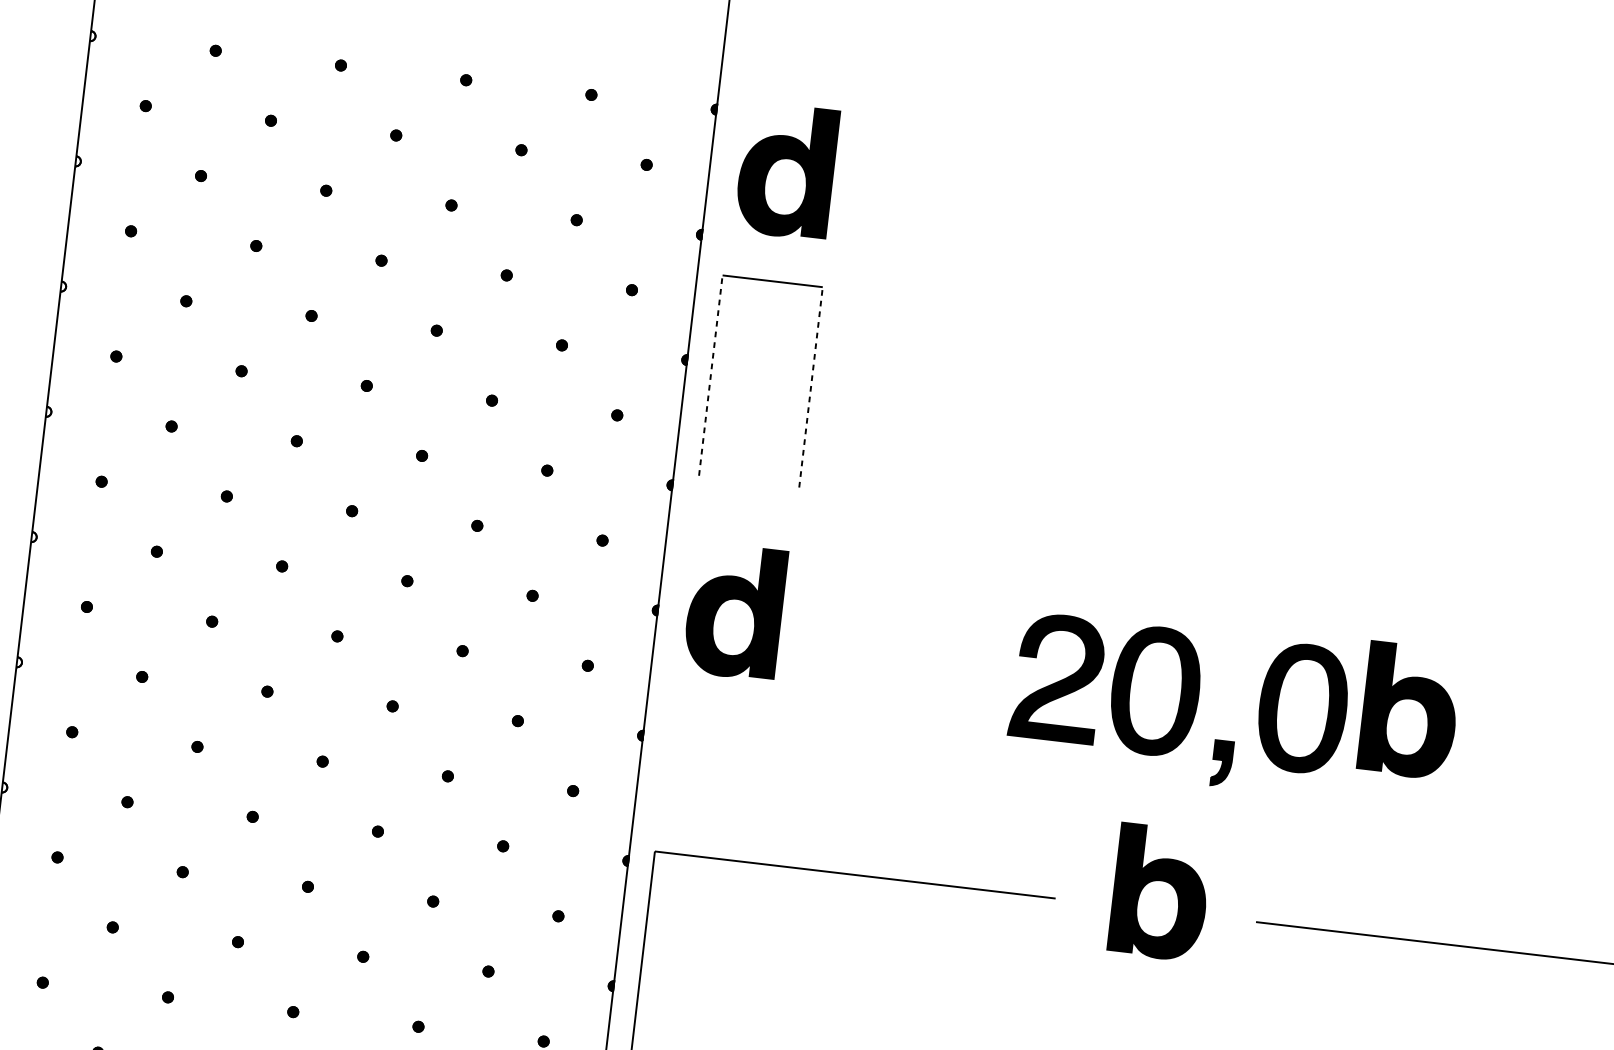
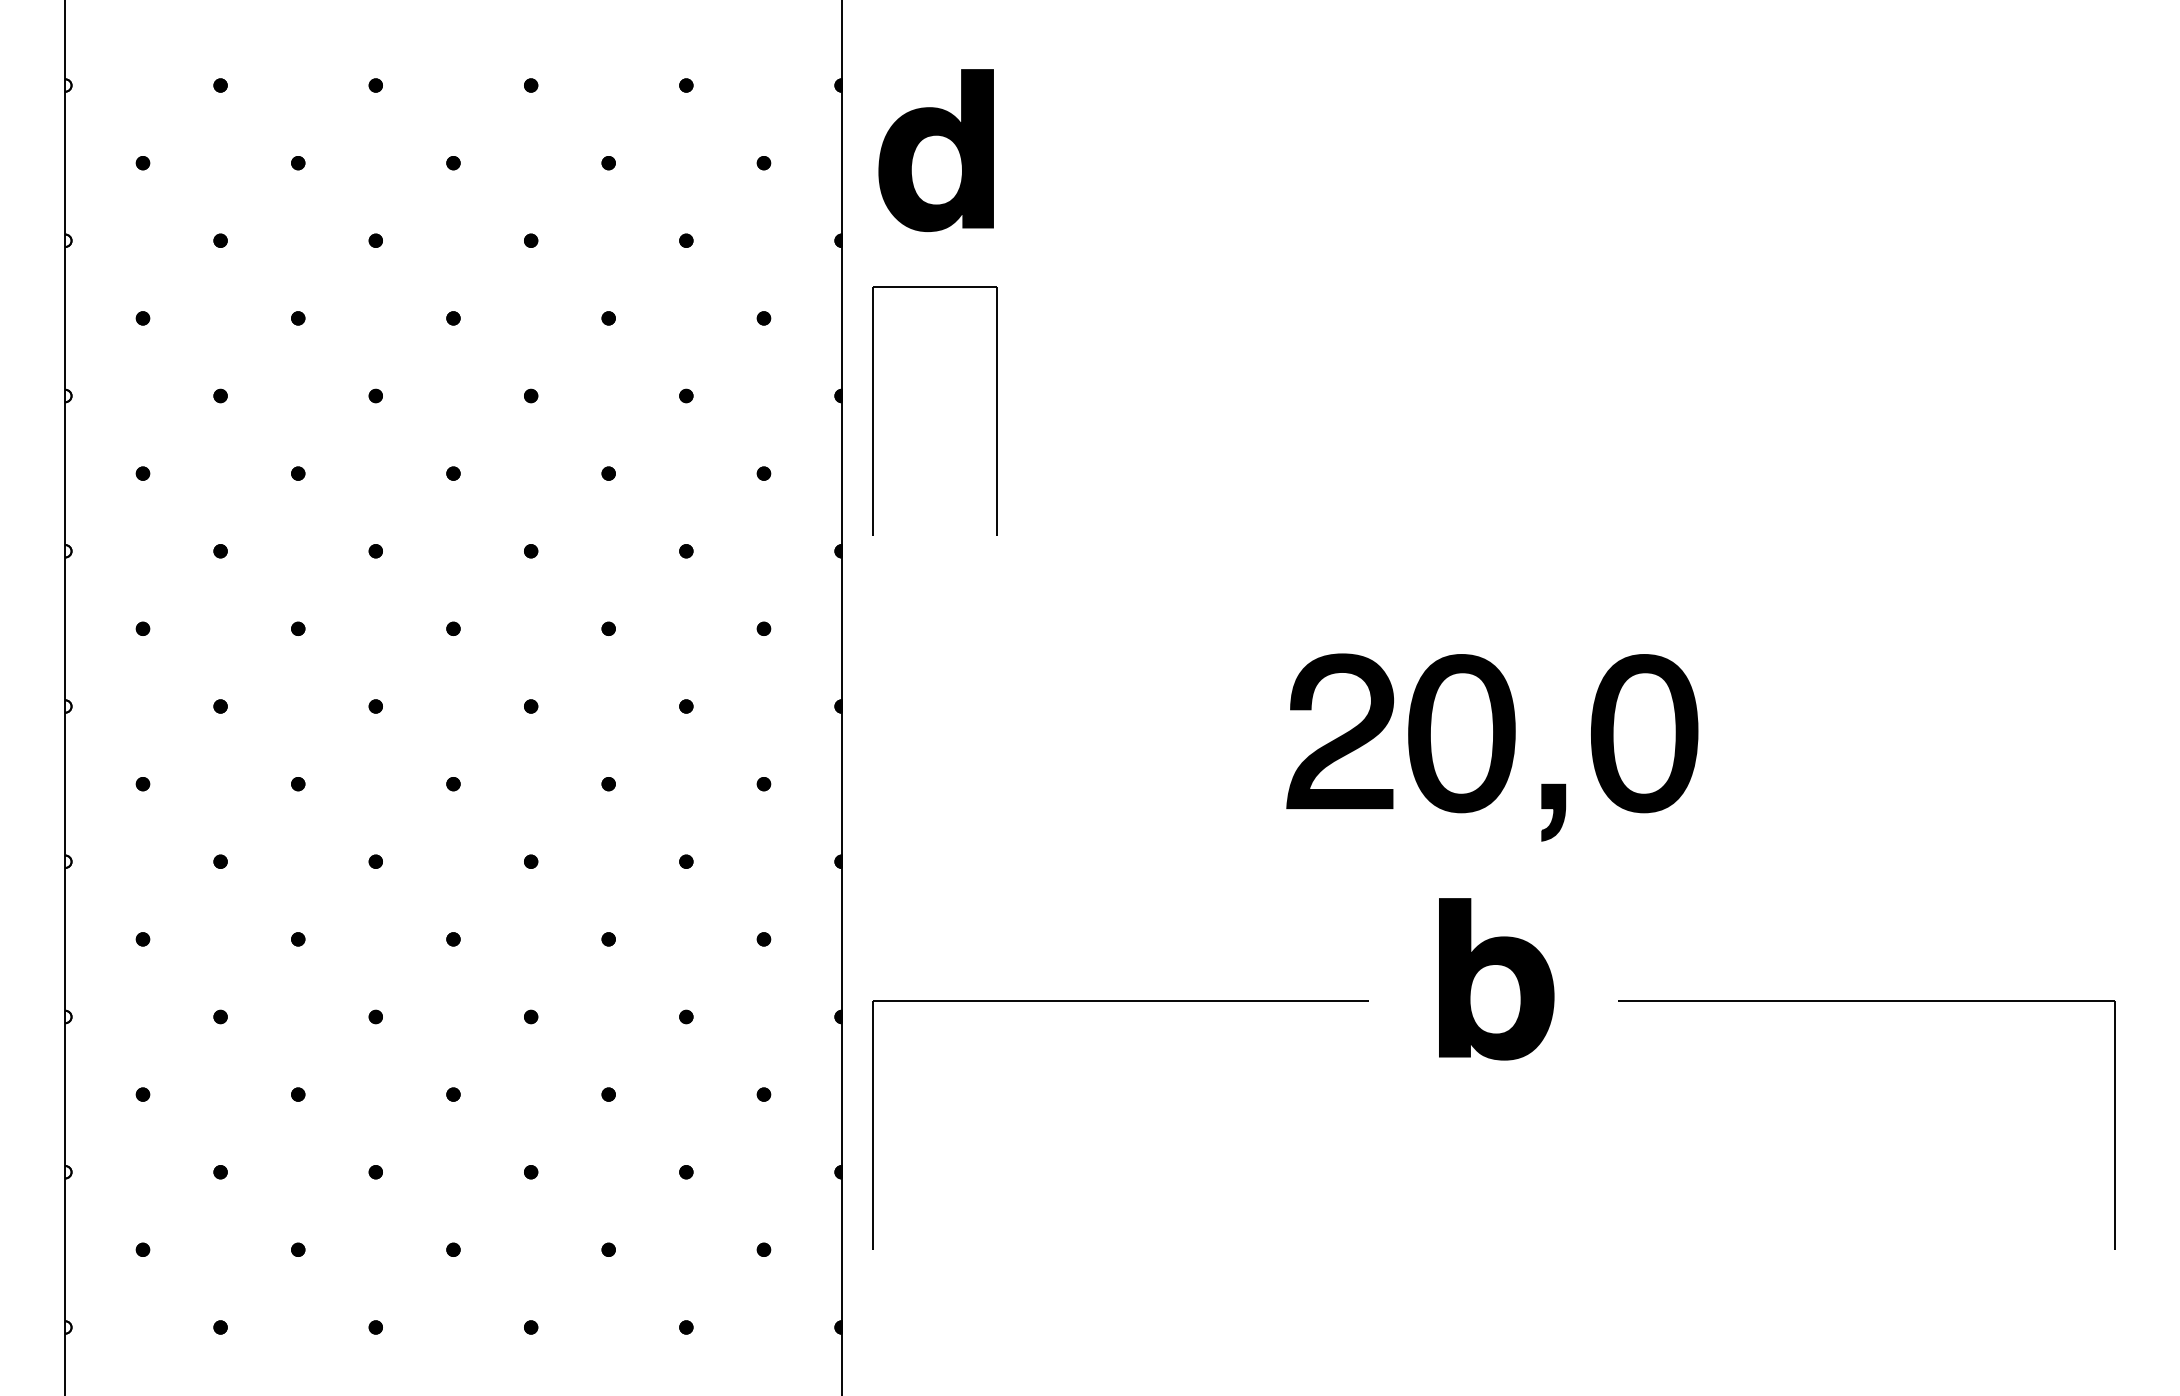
line: (710, 375) -> (872, 411), dashed -> solid
line: (810, 387) -> (996, 411), dashed -> solid
part: (734, 611) -> (935, 696), removed
part: (1409, 711) -> (1775, 721), removed

